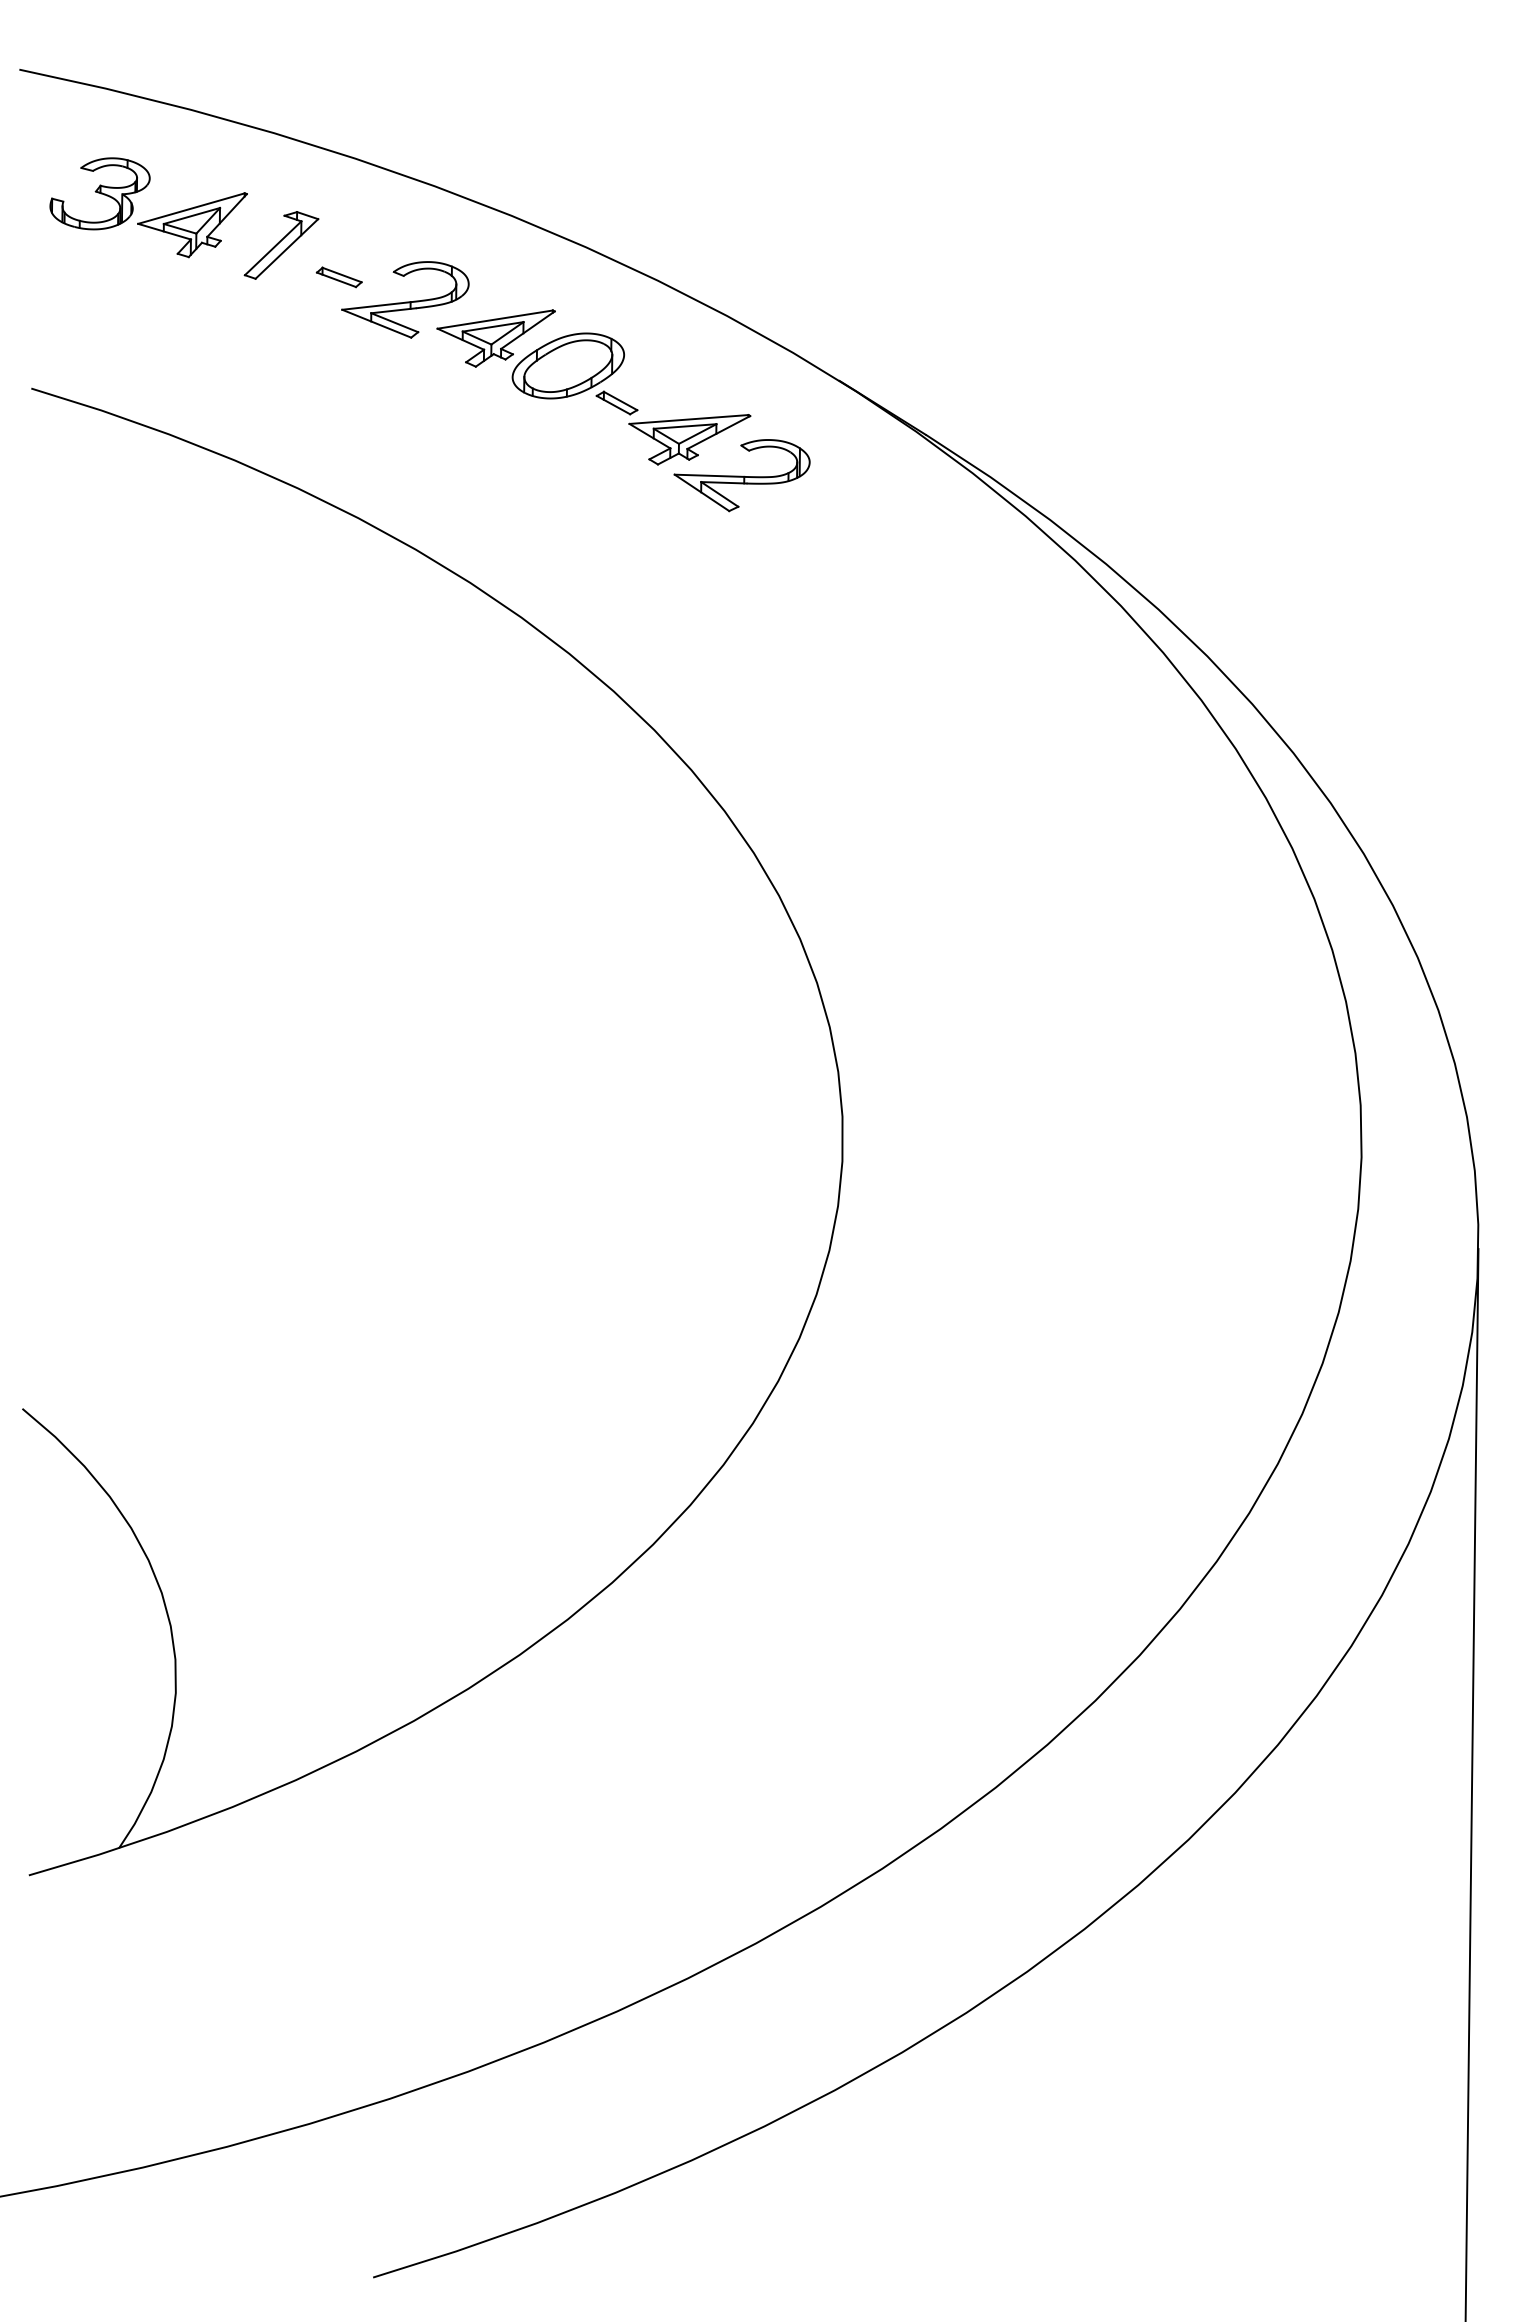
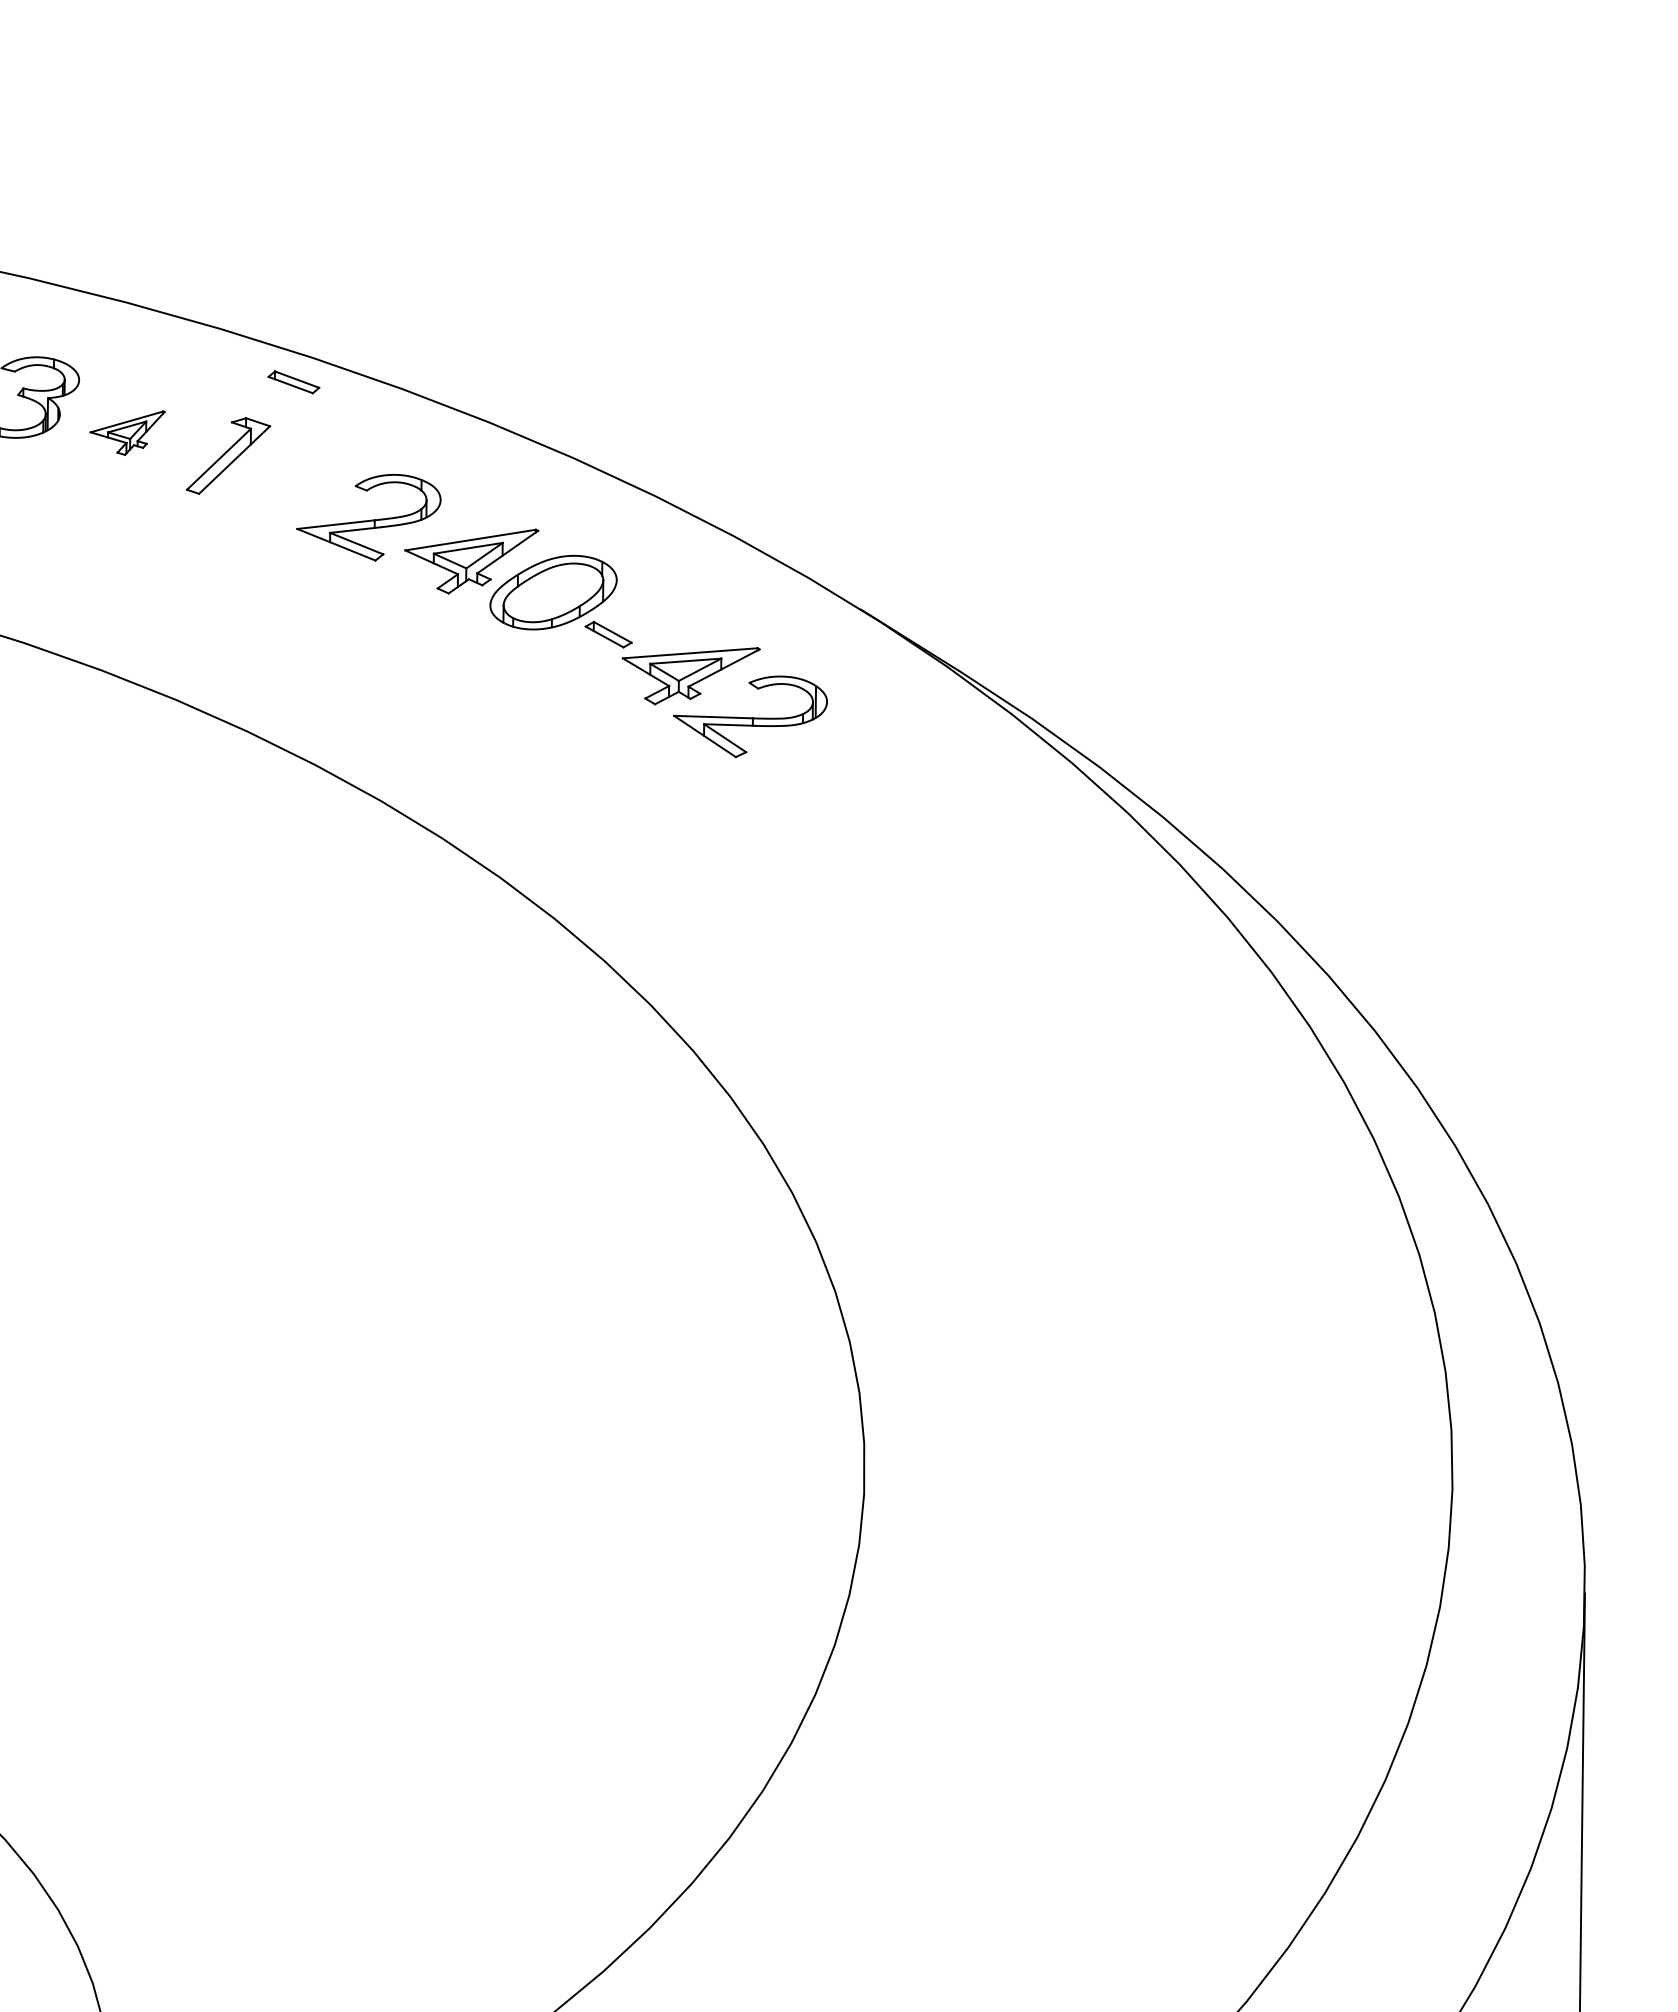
part: (192, 225) -> (127, 433), size x0.6
part: (338, 277) -> (293, 382), moved

